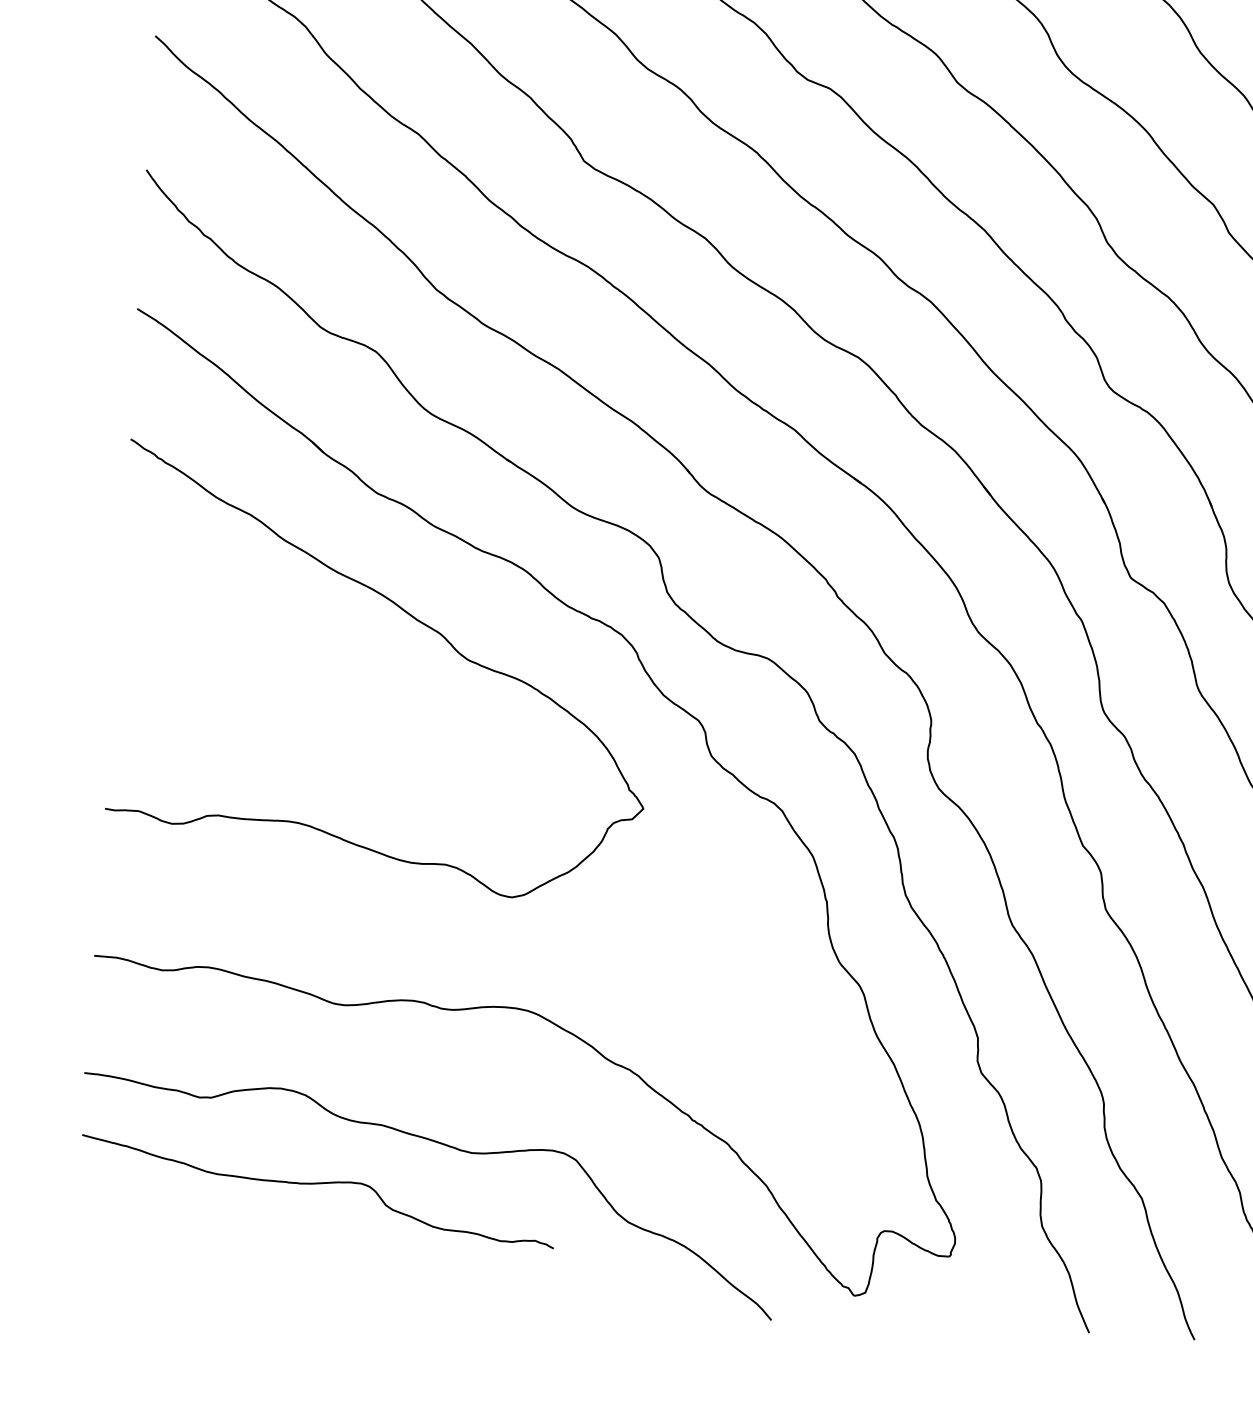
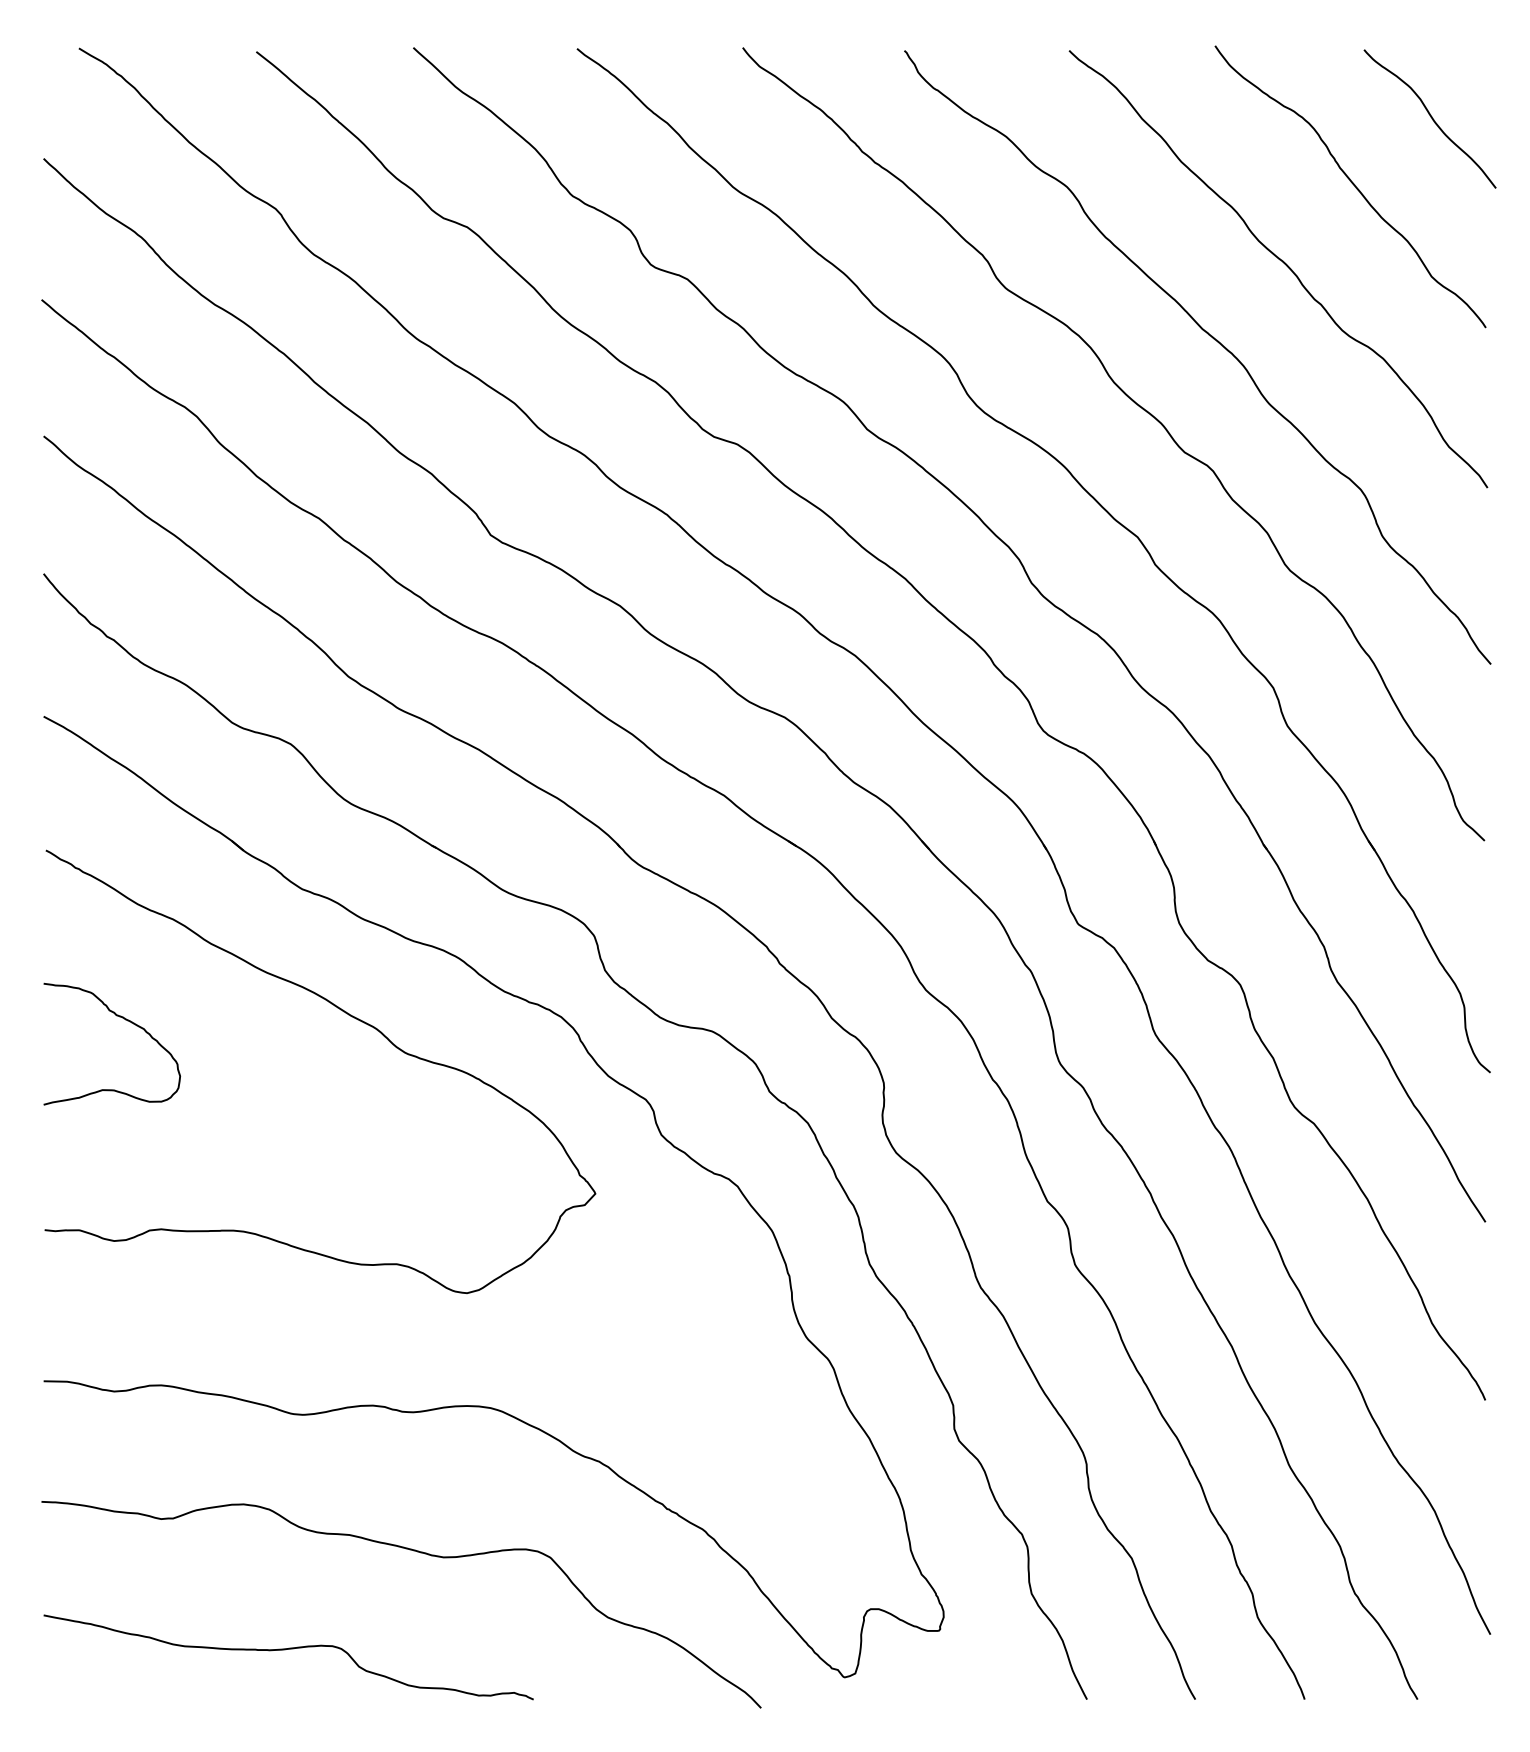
curve: (197, 609) -> (125, 1020), added
curve: (315, 1184) -> (285, 1650), moved

